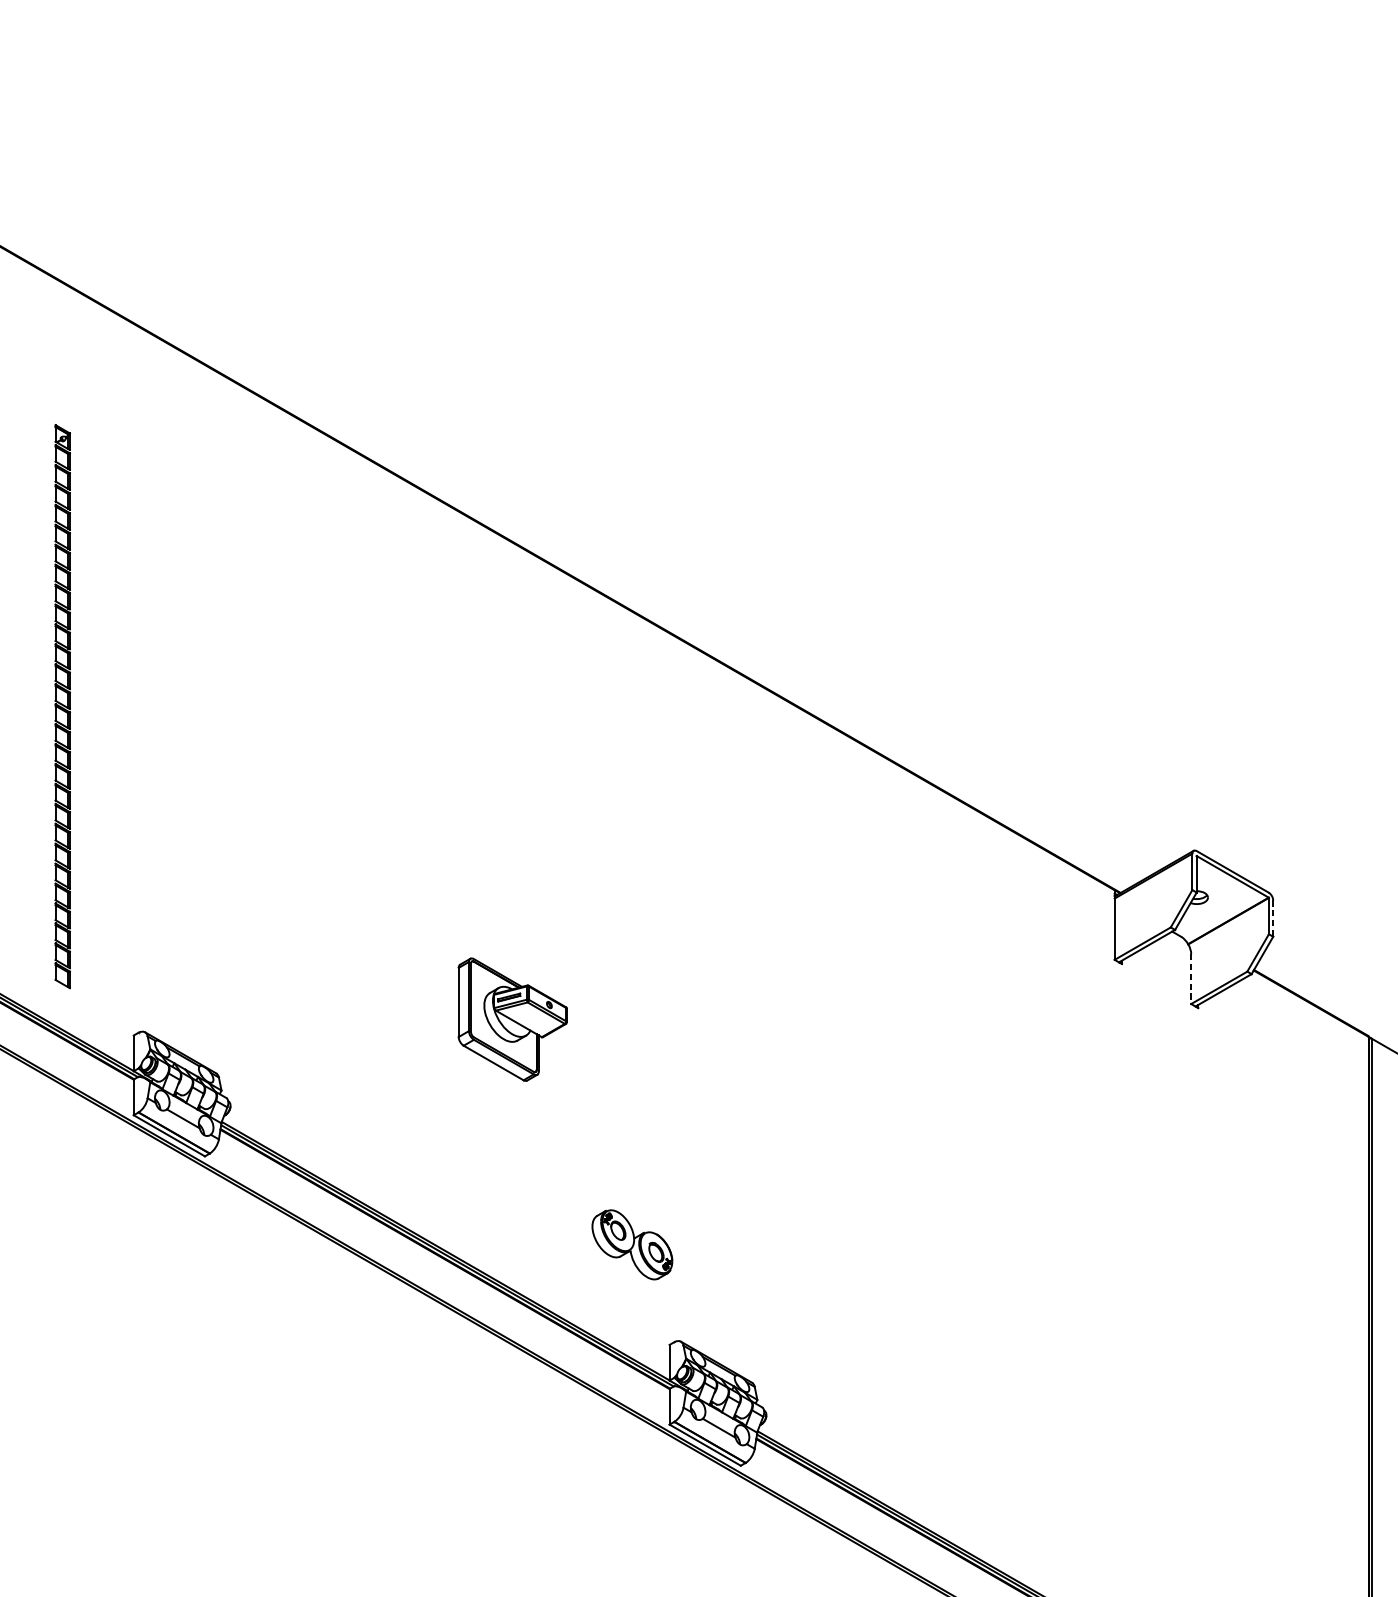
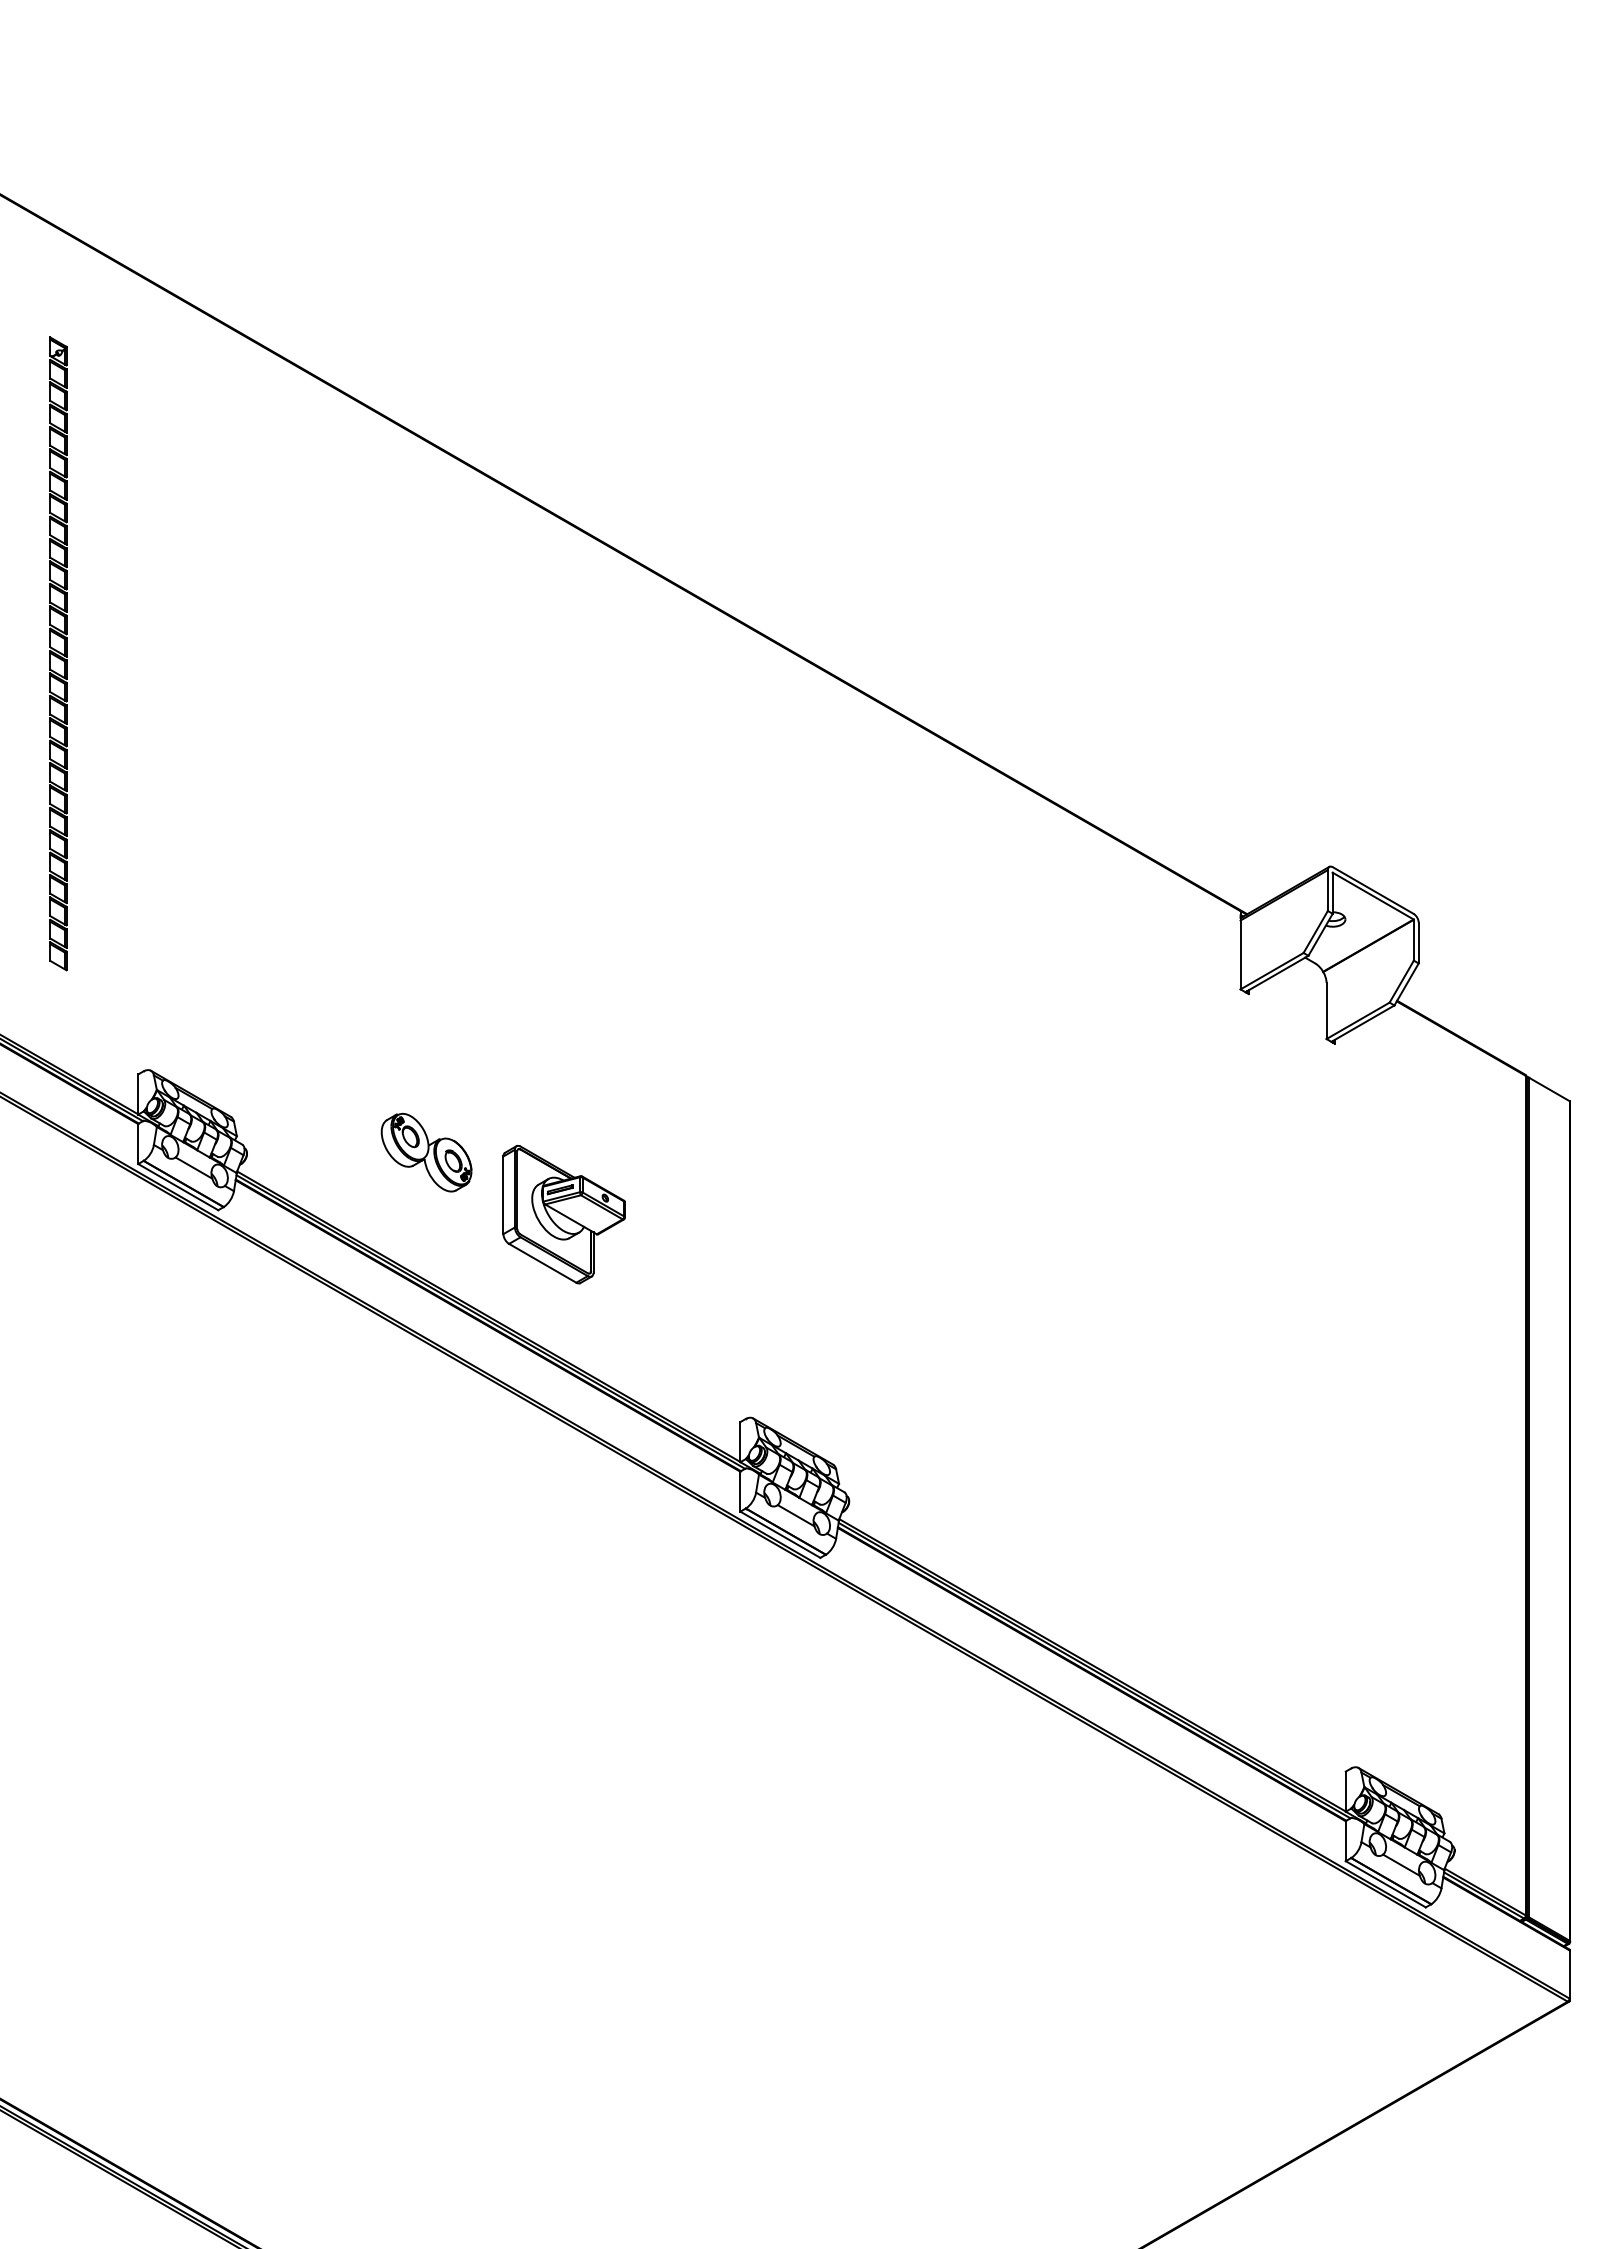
part: (62, 706) -> (58, 653), moved
line: (1273, 919) -> (1418, 943), dashed -> solid
line: (1191, 979) -> (1326, 1011), dashed -> solid
part: (512, 1019) -> (563, 1214), moved
part: (632, 1244) -> (426, 1152), moved

